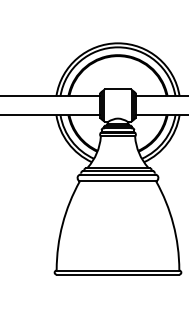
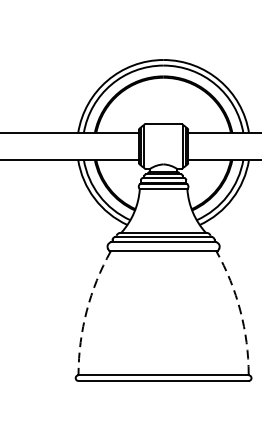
arc: (62, 224) -> (86, 311), solid -> dashed
arc: (173, 224) -> (240, 311), solid -> dashed

